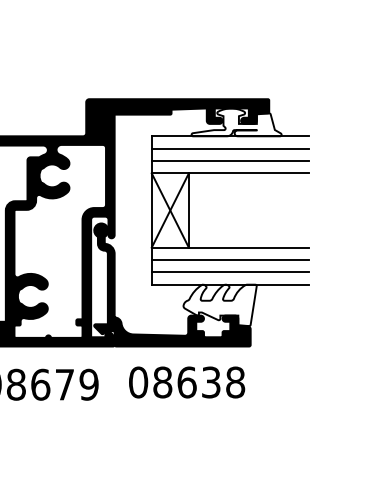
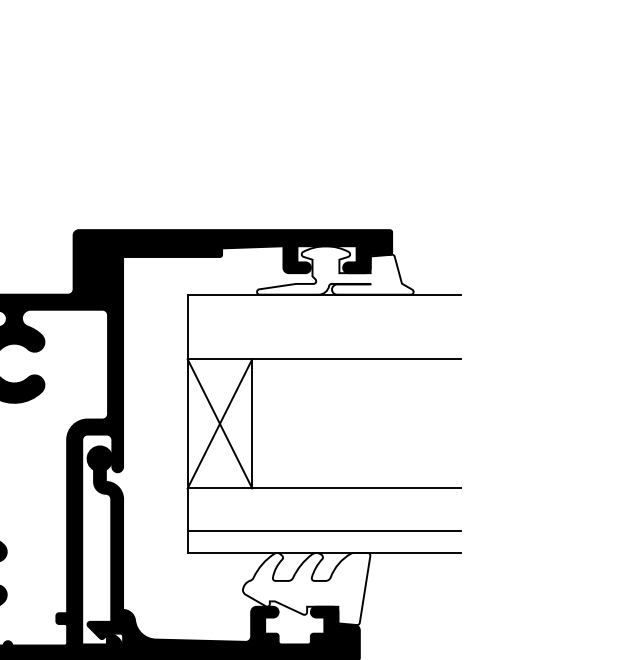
line: (229, 148) -> (322, 315), removed
line: (229, 161) -> (322, 338), removed
line: (229, 259) -> (322, 509), removed

